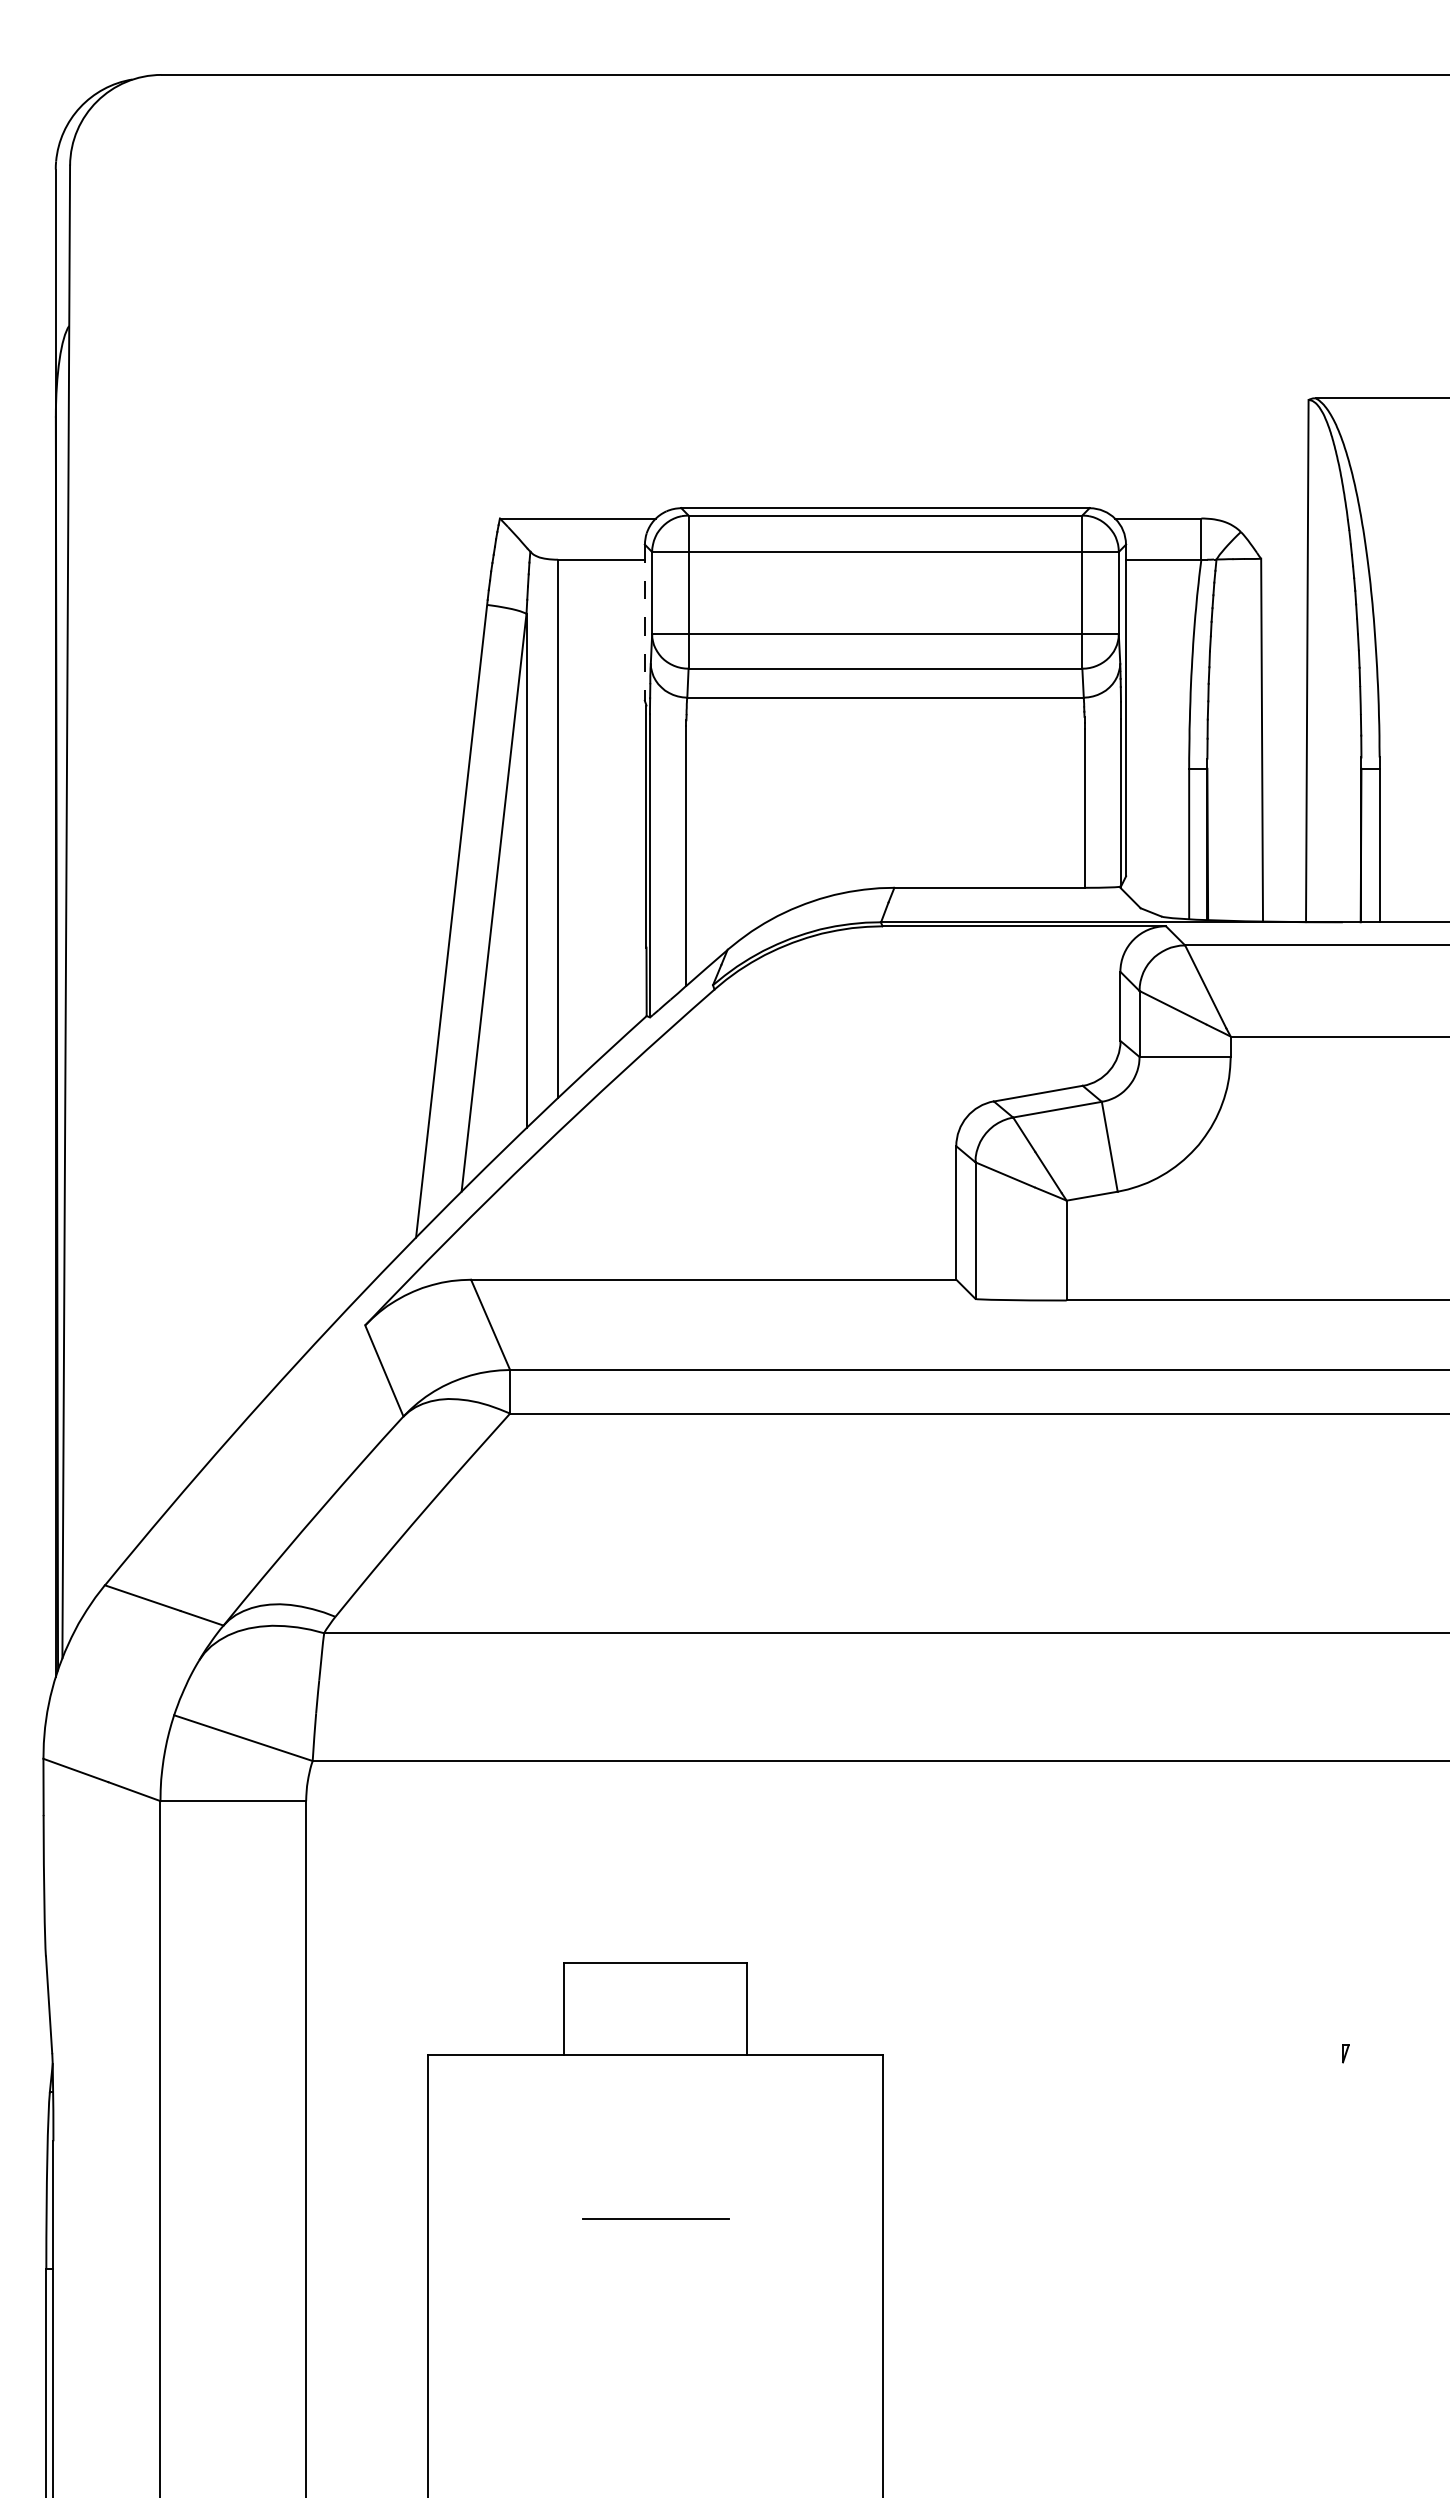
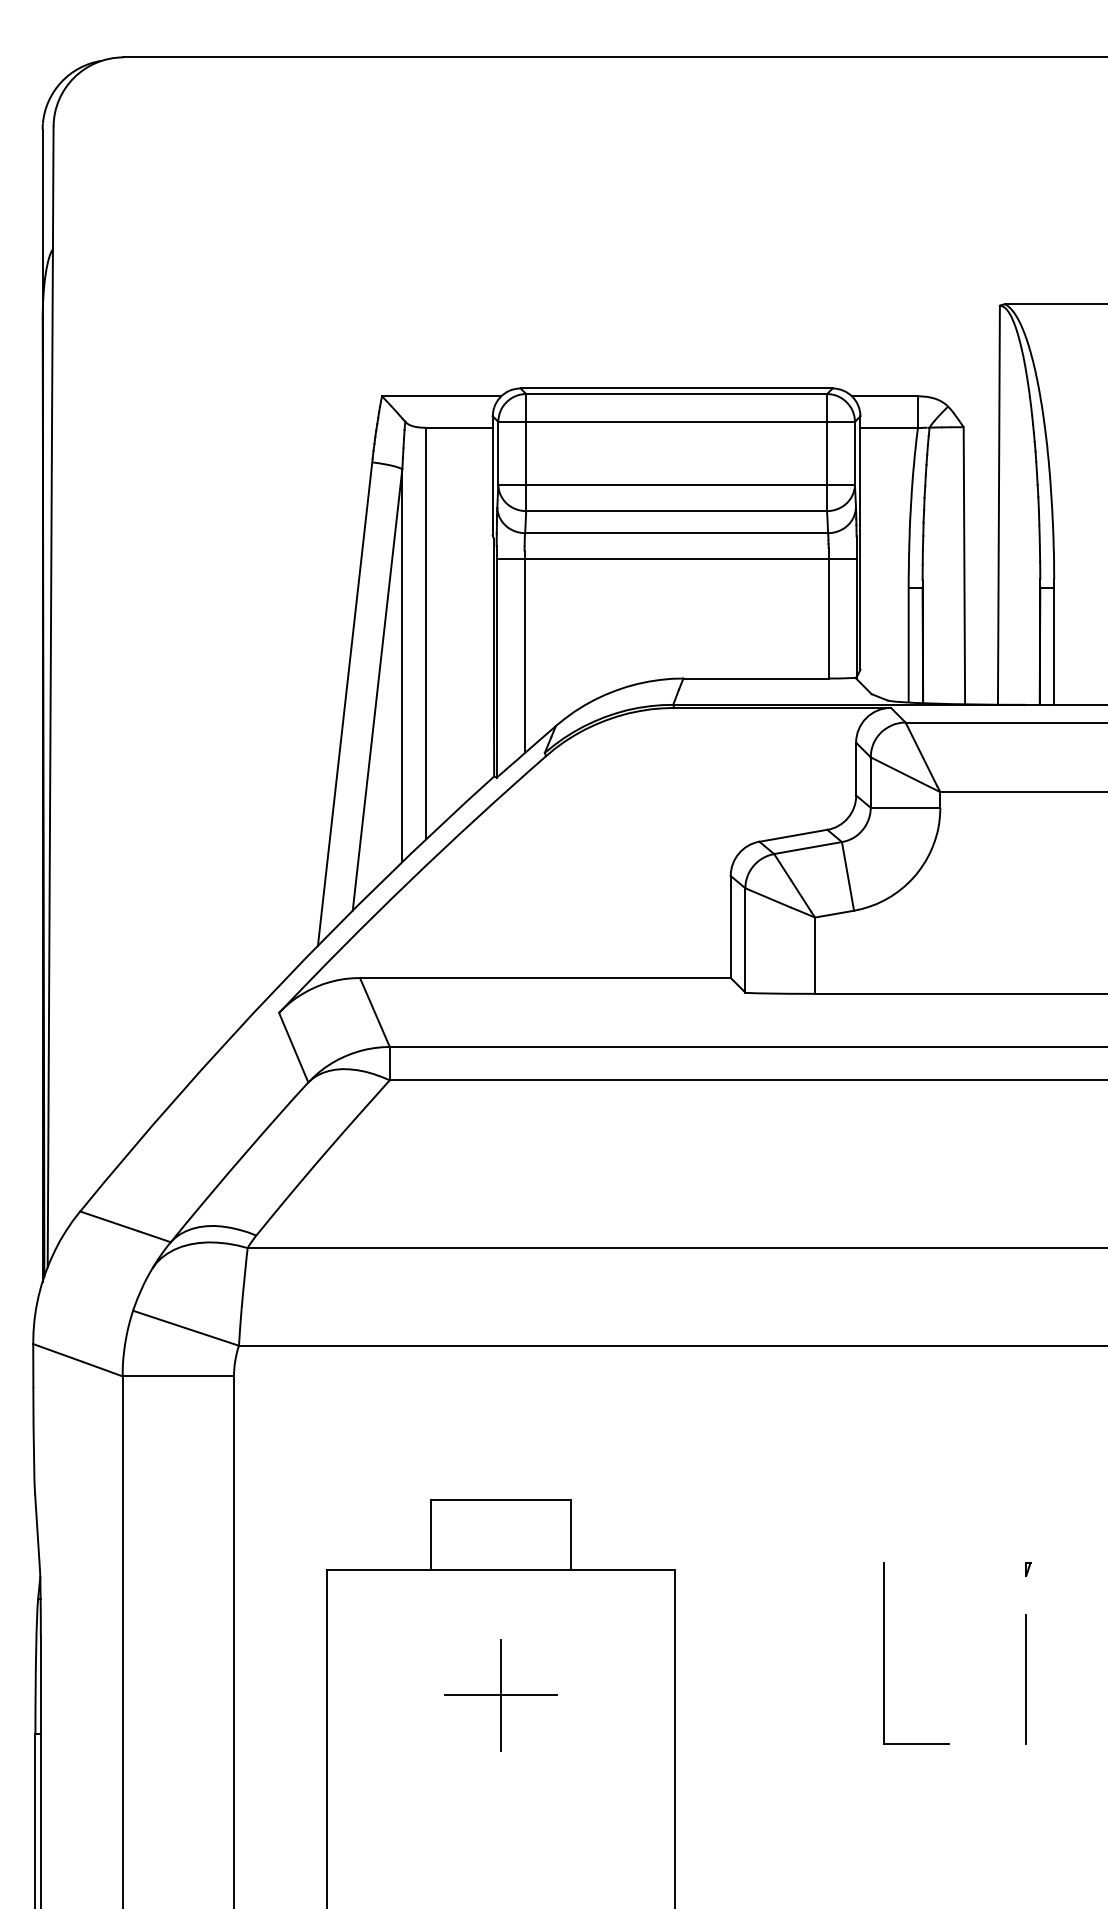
line: (644, 623) -> (492, 476), dashed -> solid
line: (884, 731) -> (675, 559), added
part: (1157, 2163) -> (884, 1653), added
line: (1343, 2197) -> (1026, 1679), added
line: (655, 2218) -> (500, 1695), added

